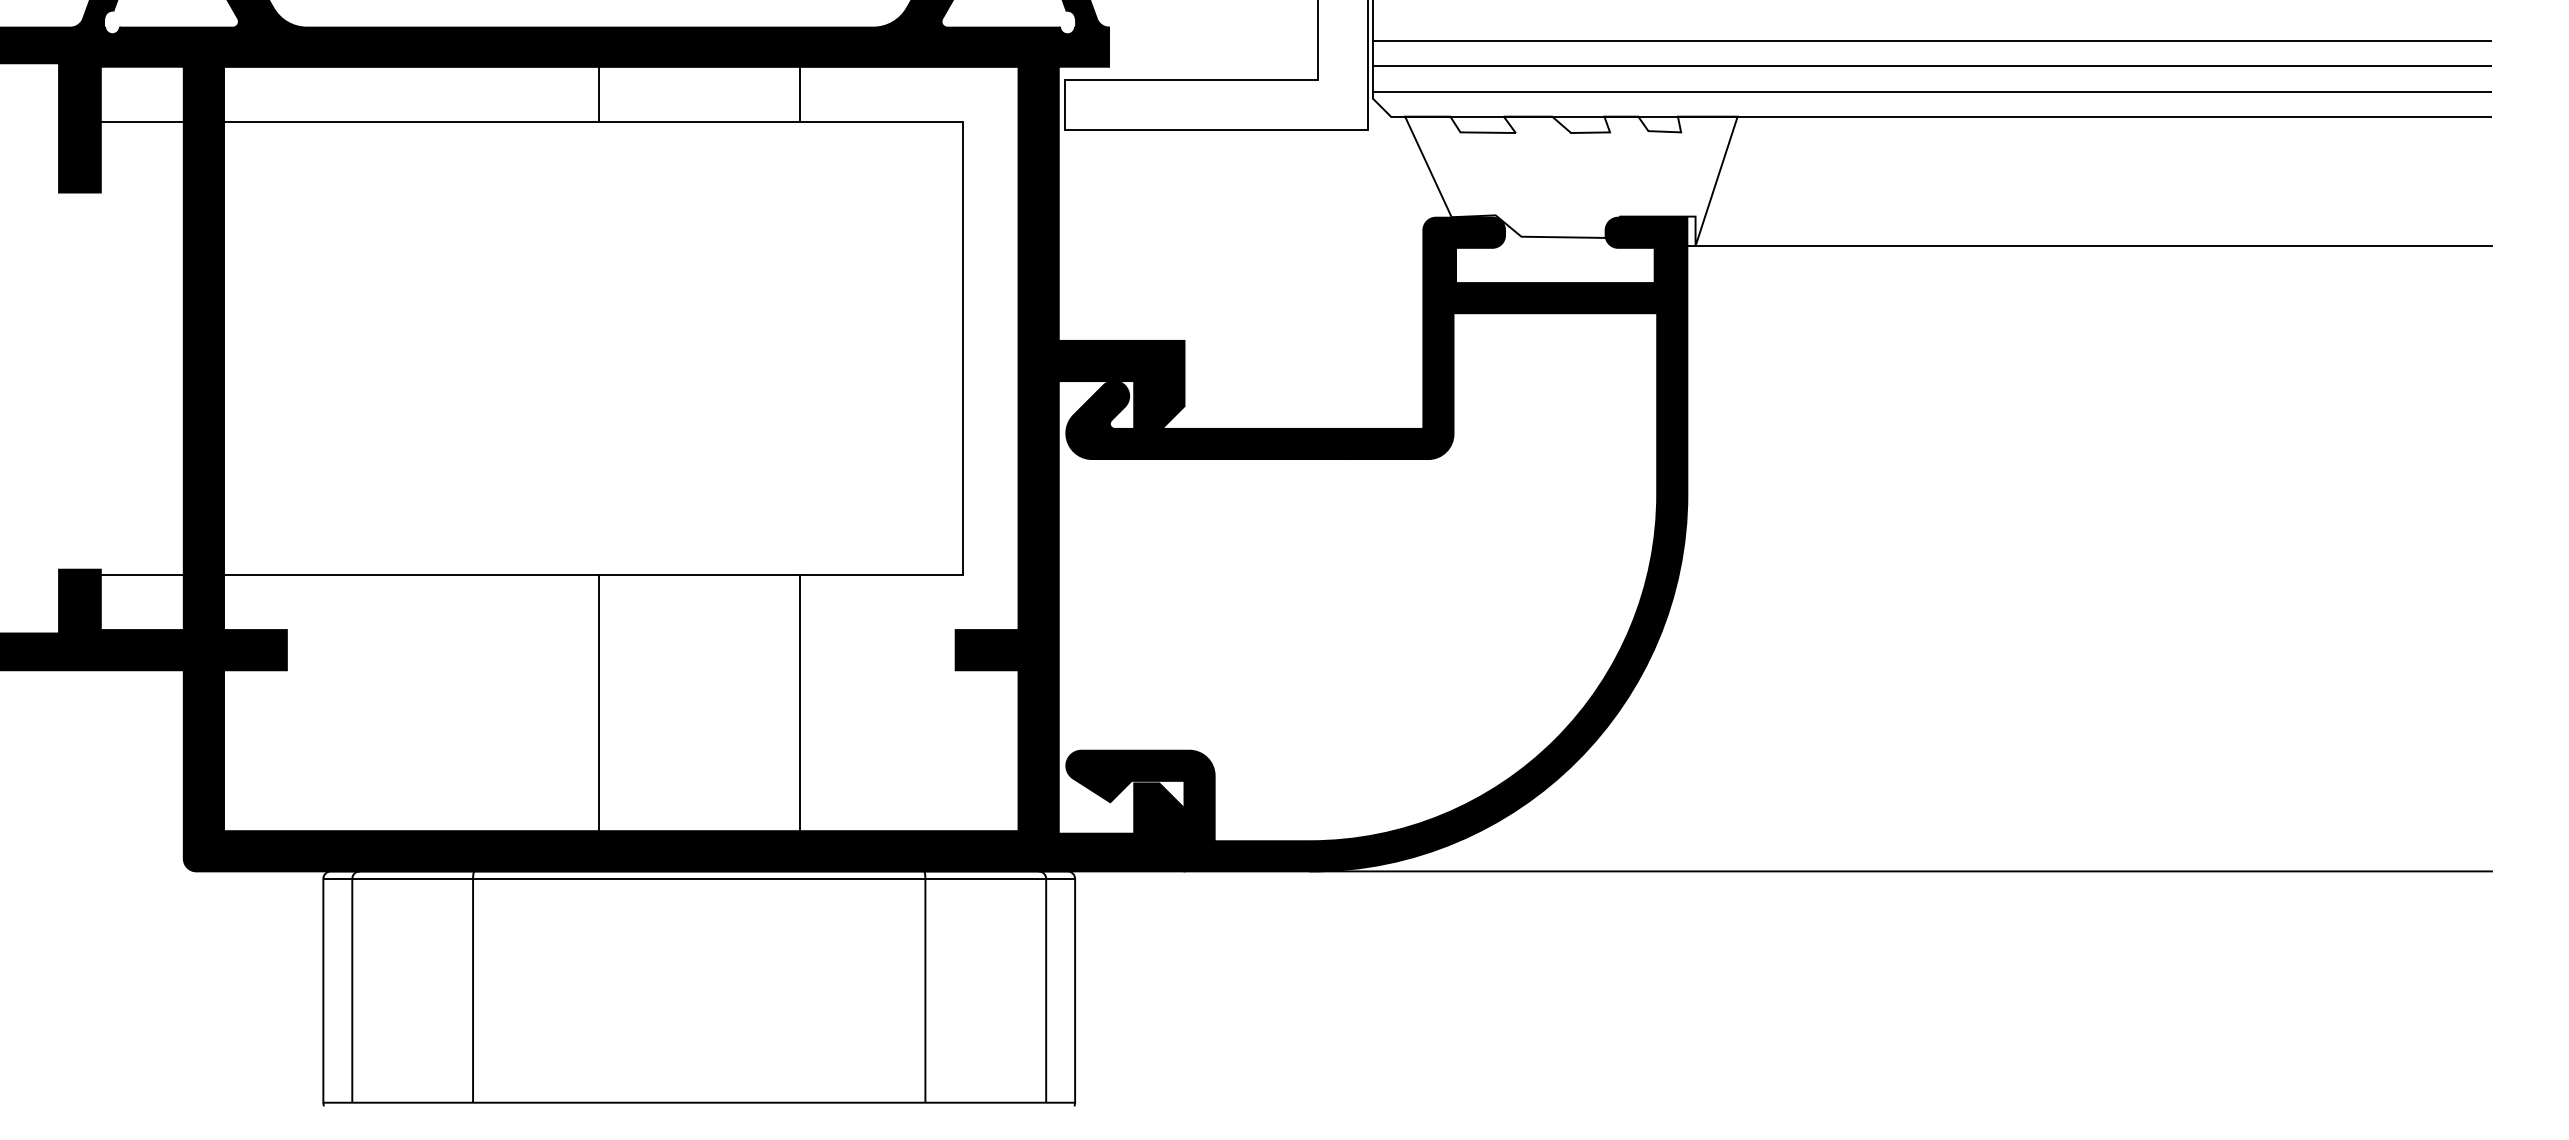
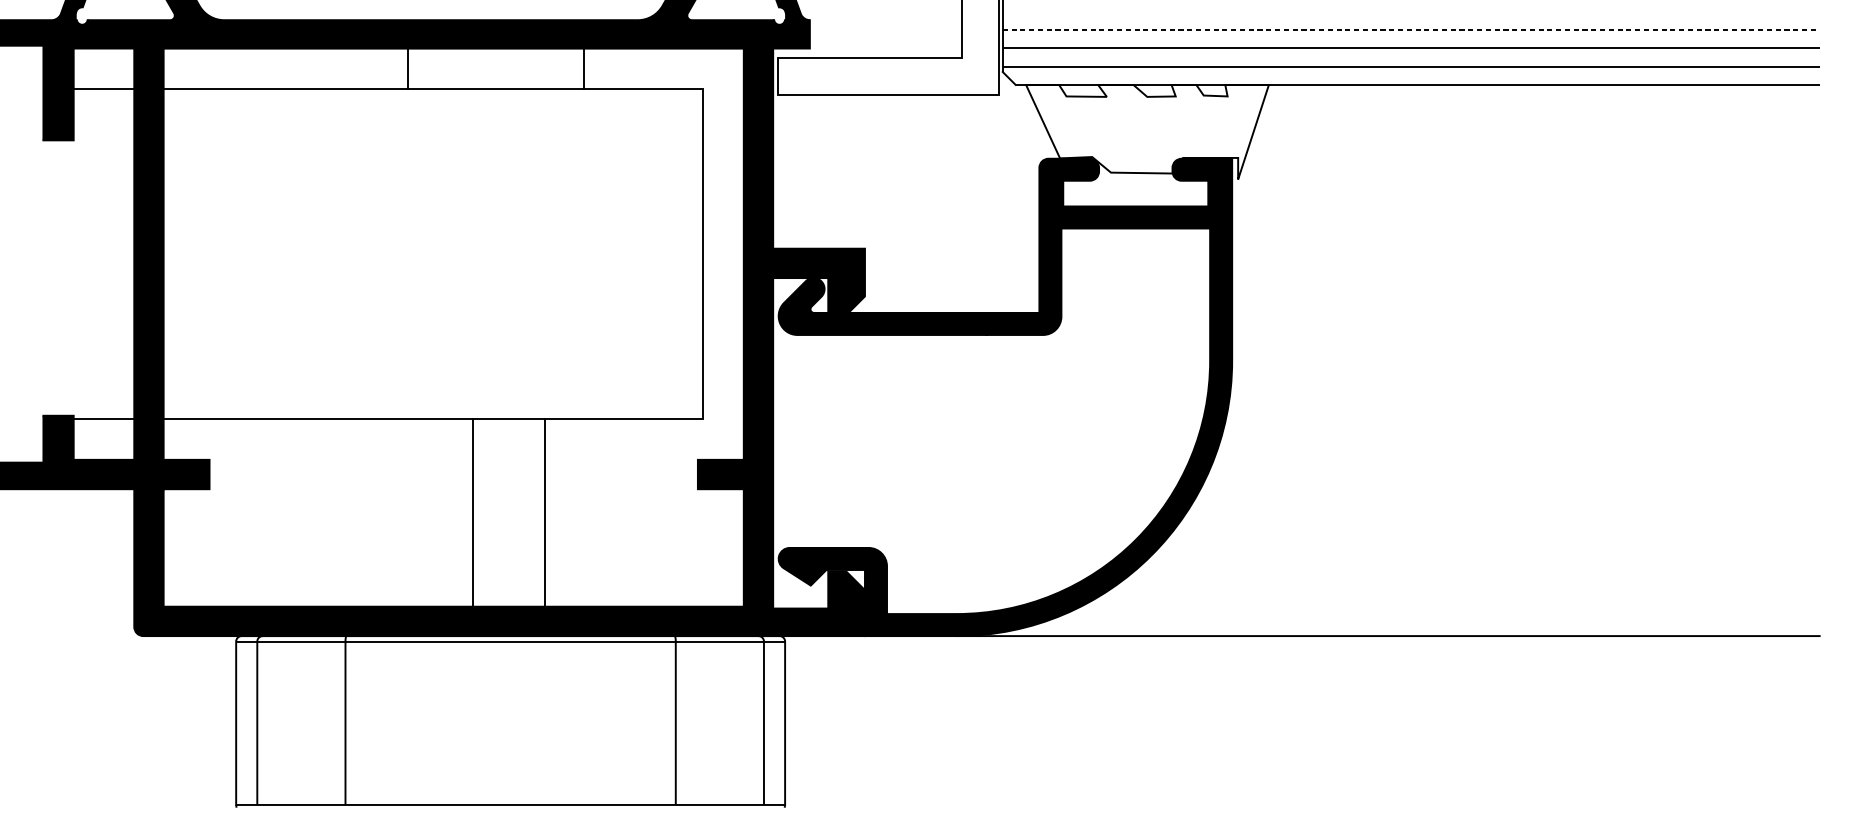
line: (1933, 41) -> (1411, 30), solid -> dashed
line: (598, 94) -> (407, 68), moved
line: (2083, 246) -> (1521, 179), removed
line: (598, 702) -> (472, 512), moved
line: (799, 702) -> (545, 512), moved

